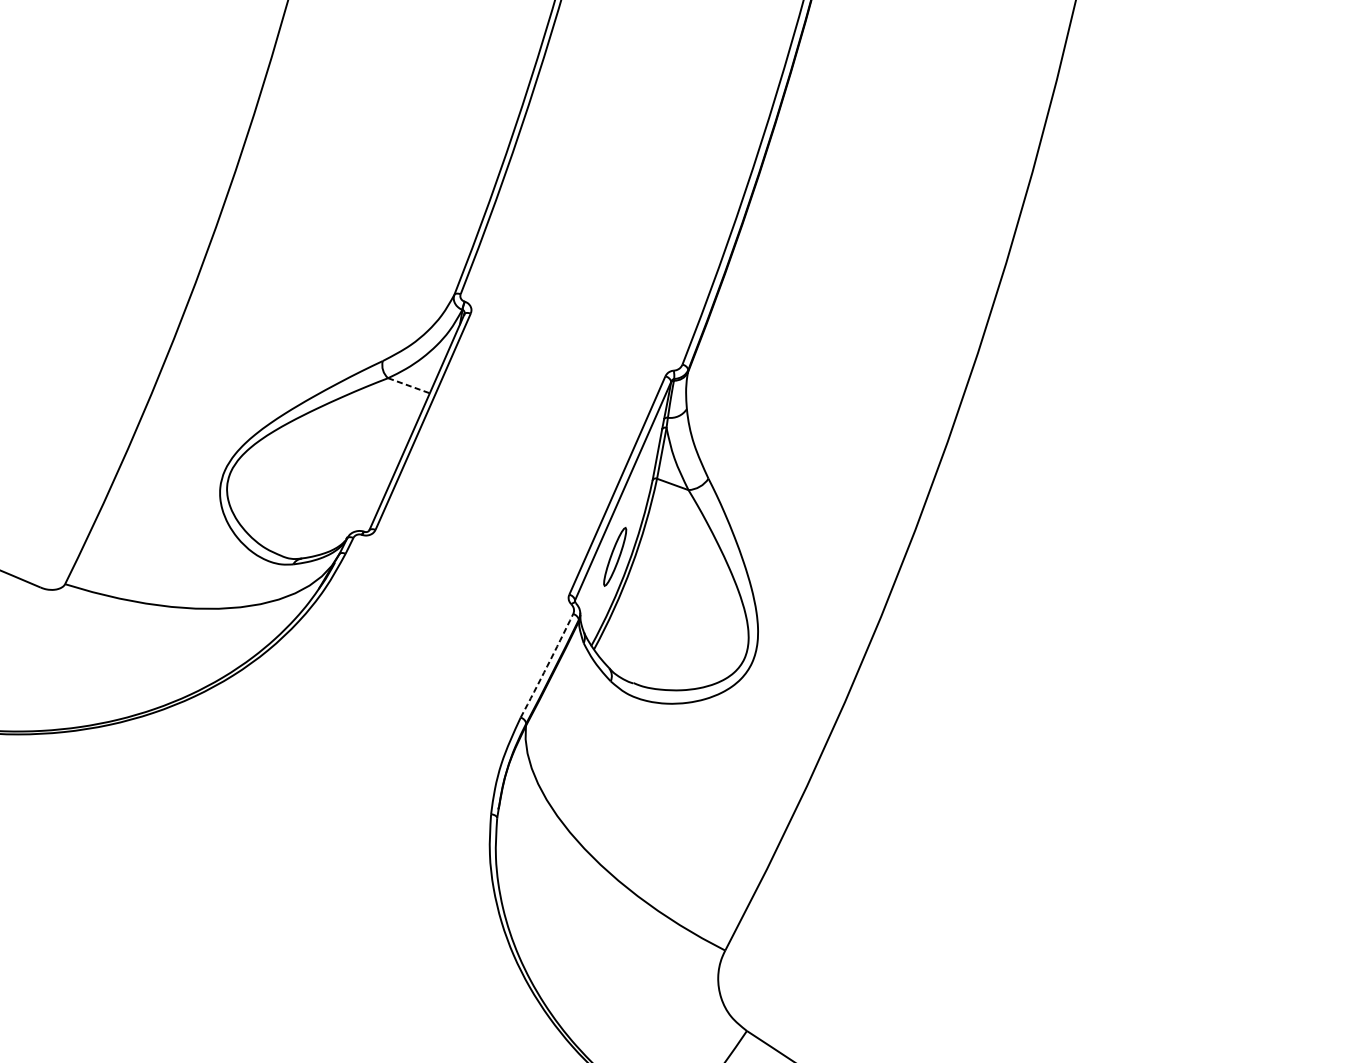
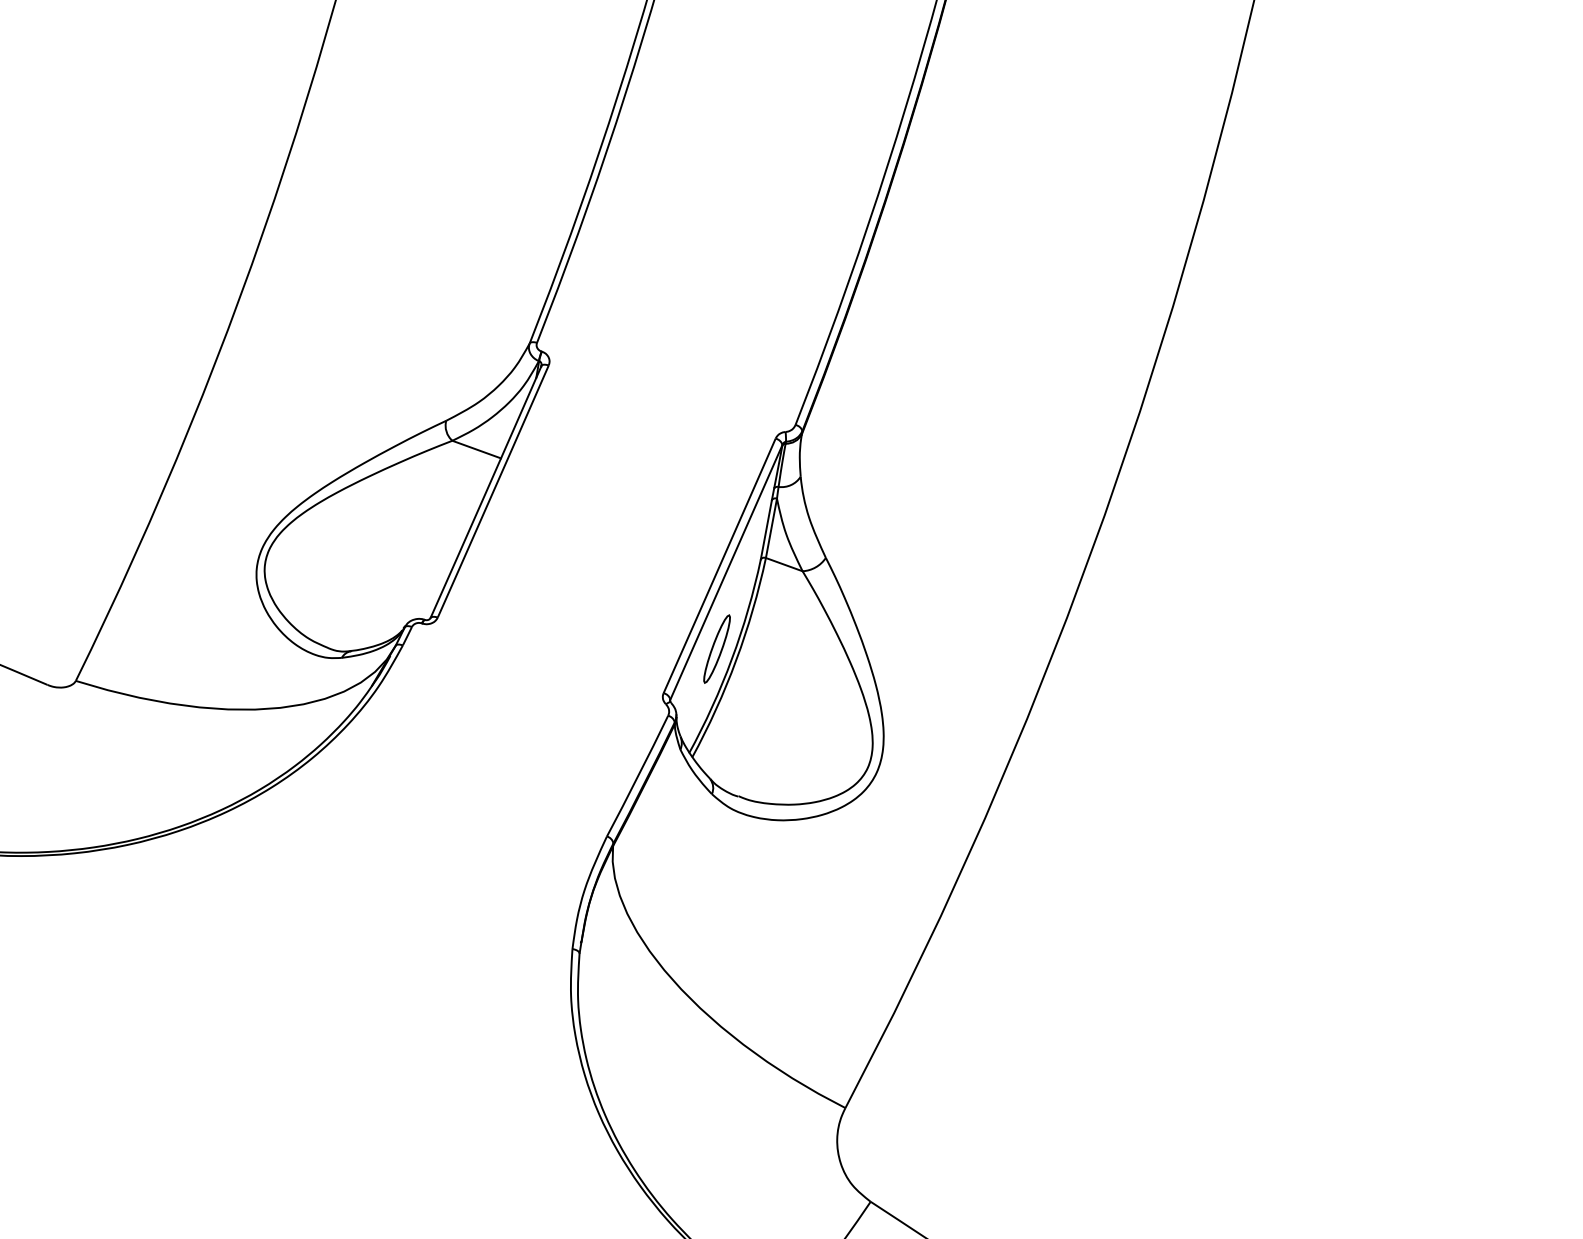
line: (408, 385) -> (476, 449), dashed -> solid
arc: (547, 666) -> (638, 776), dashed -> solid

